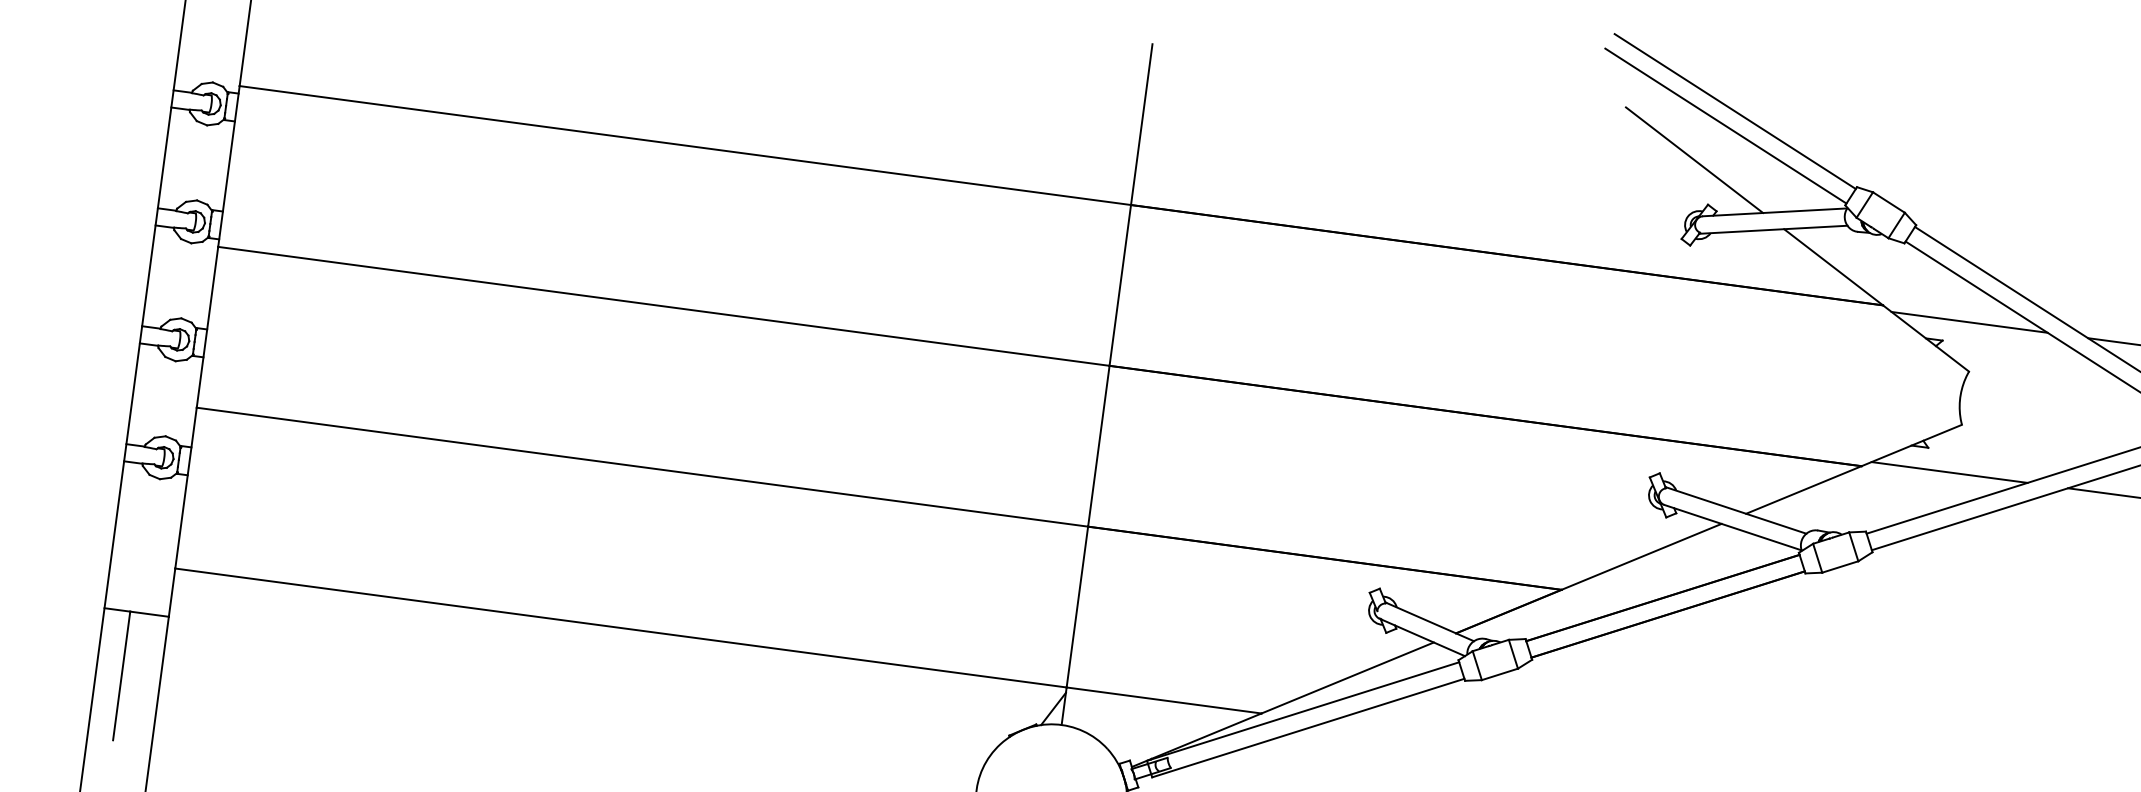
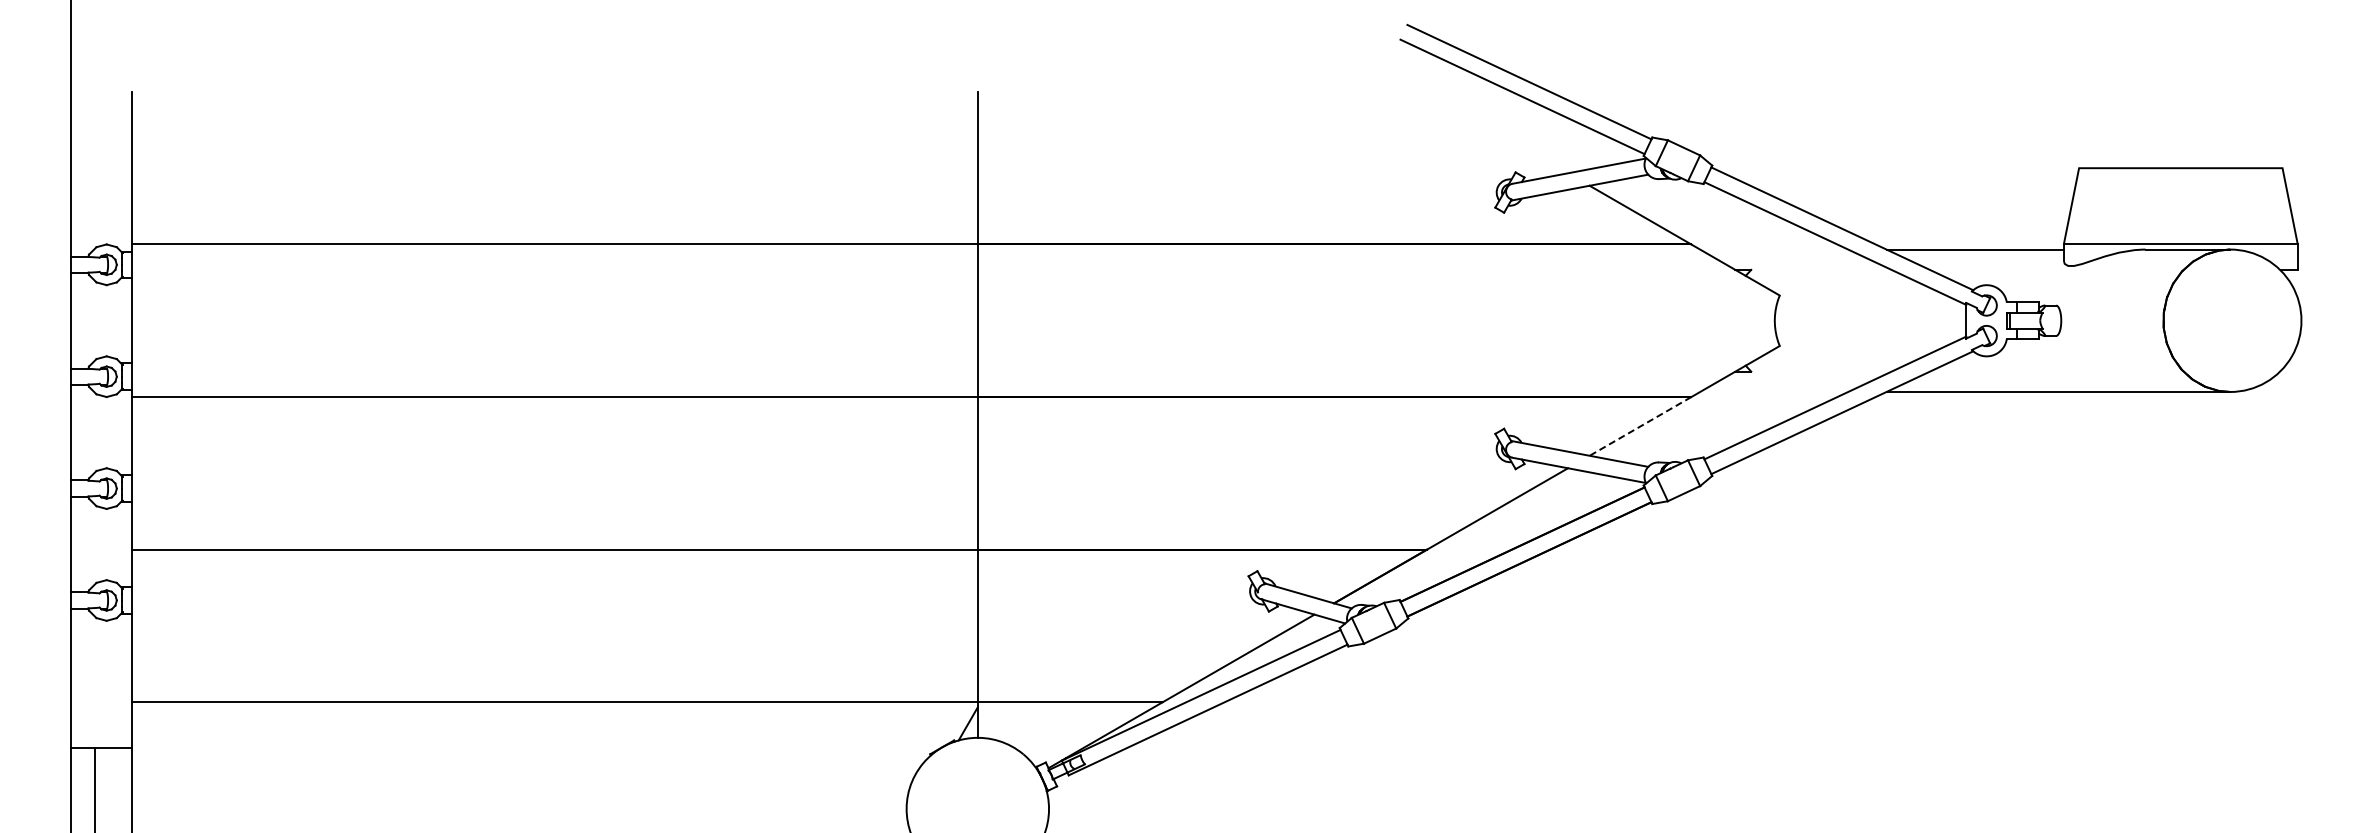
line: (1694, 160) -> (1497, 132), removed
line: (1969, 322) -> (1774, 249), removed
line: (1950, 472) -> (1774, 391), removed
line: (1803, 490) -> (1640, 426), solid -> dashed

